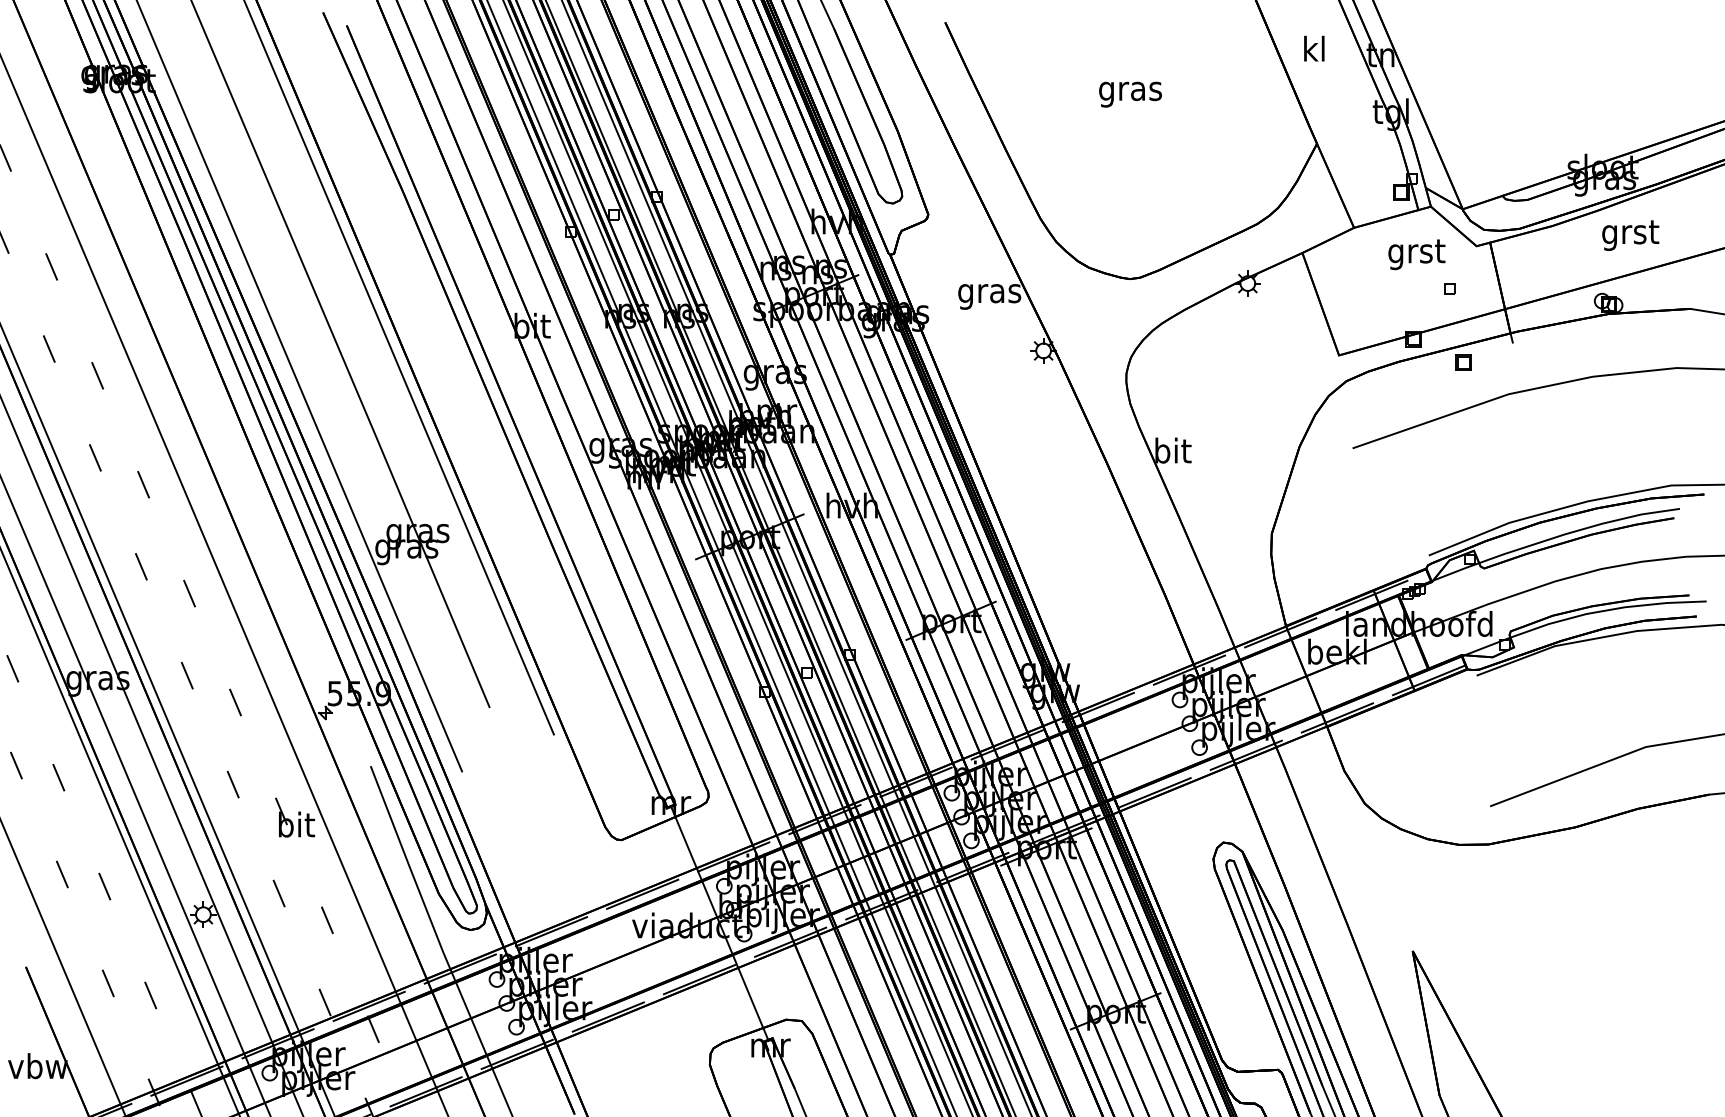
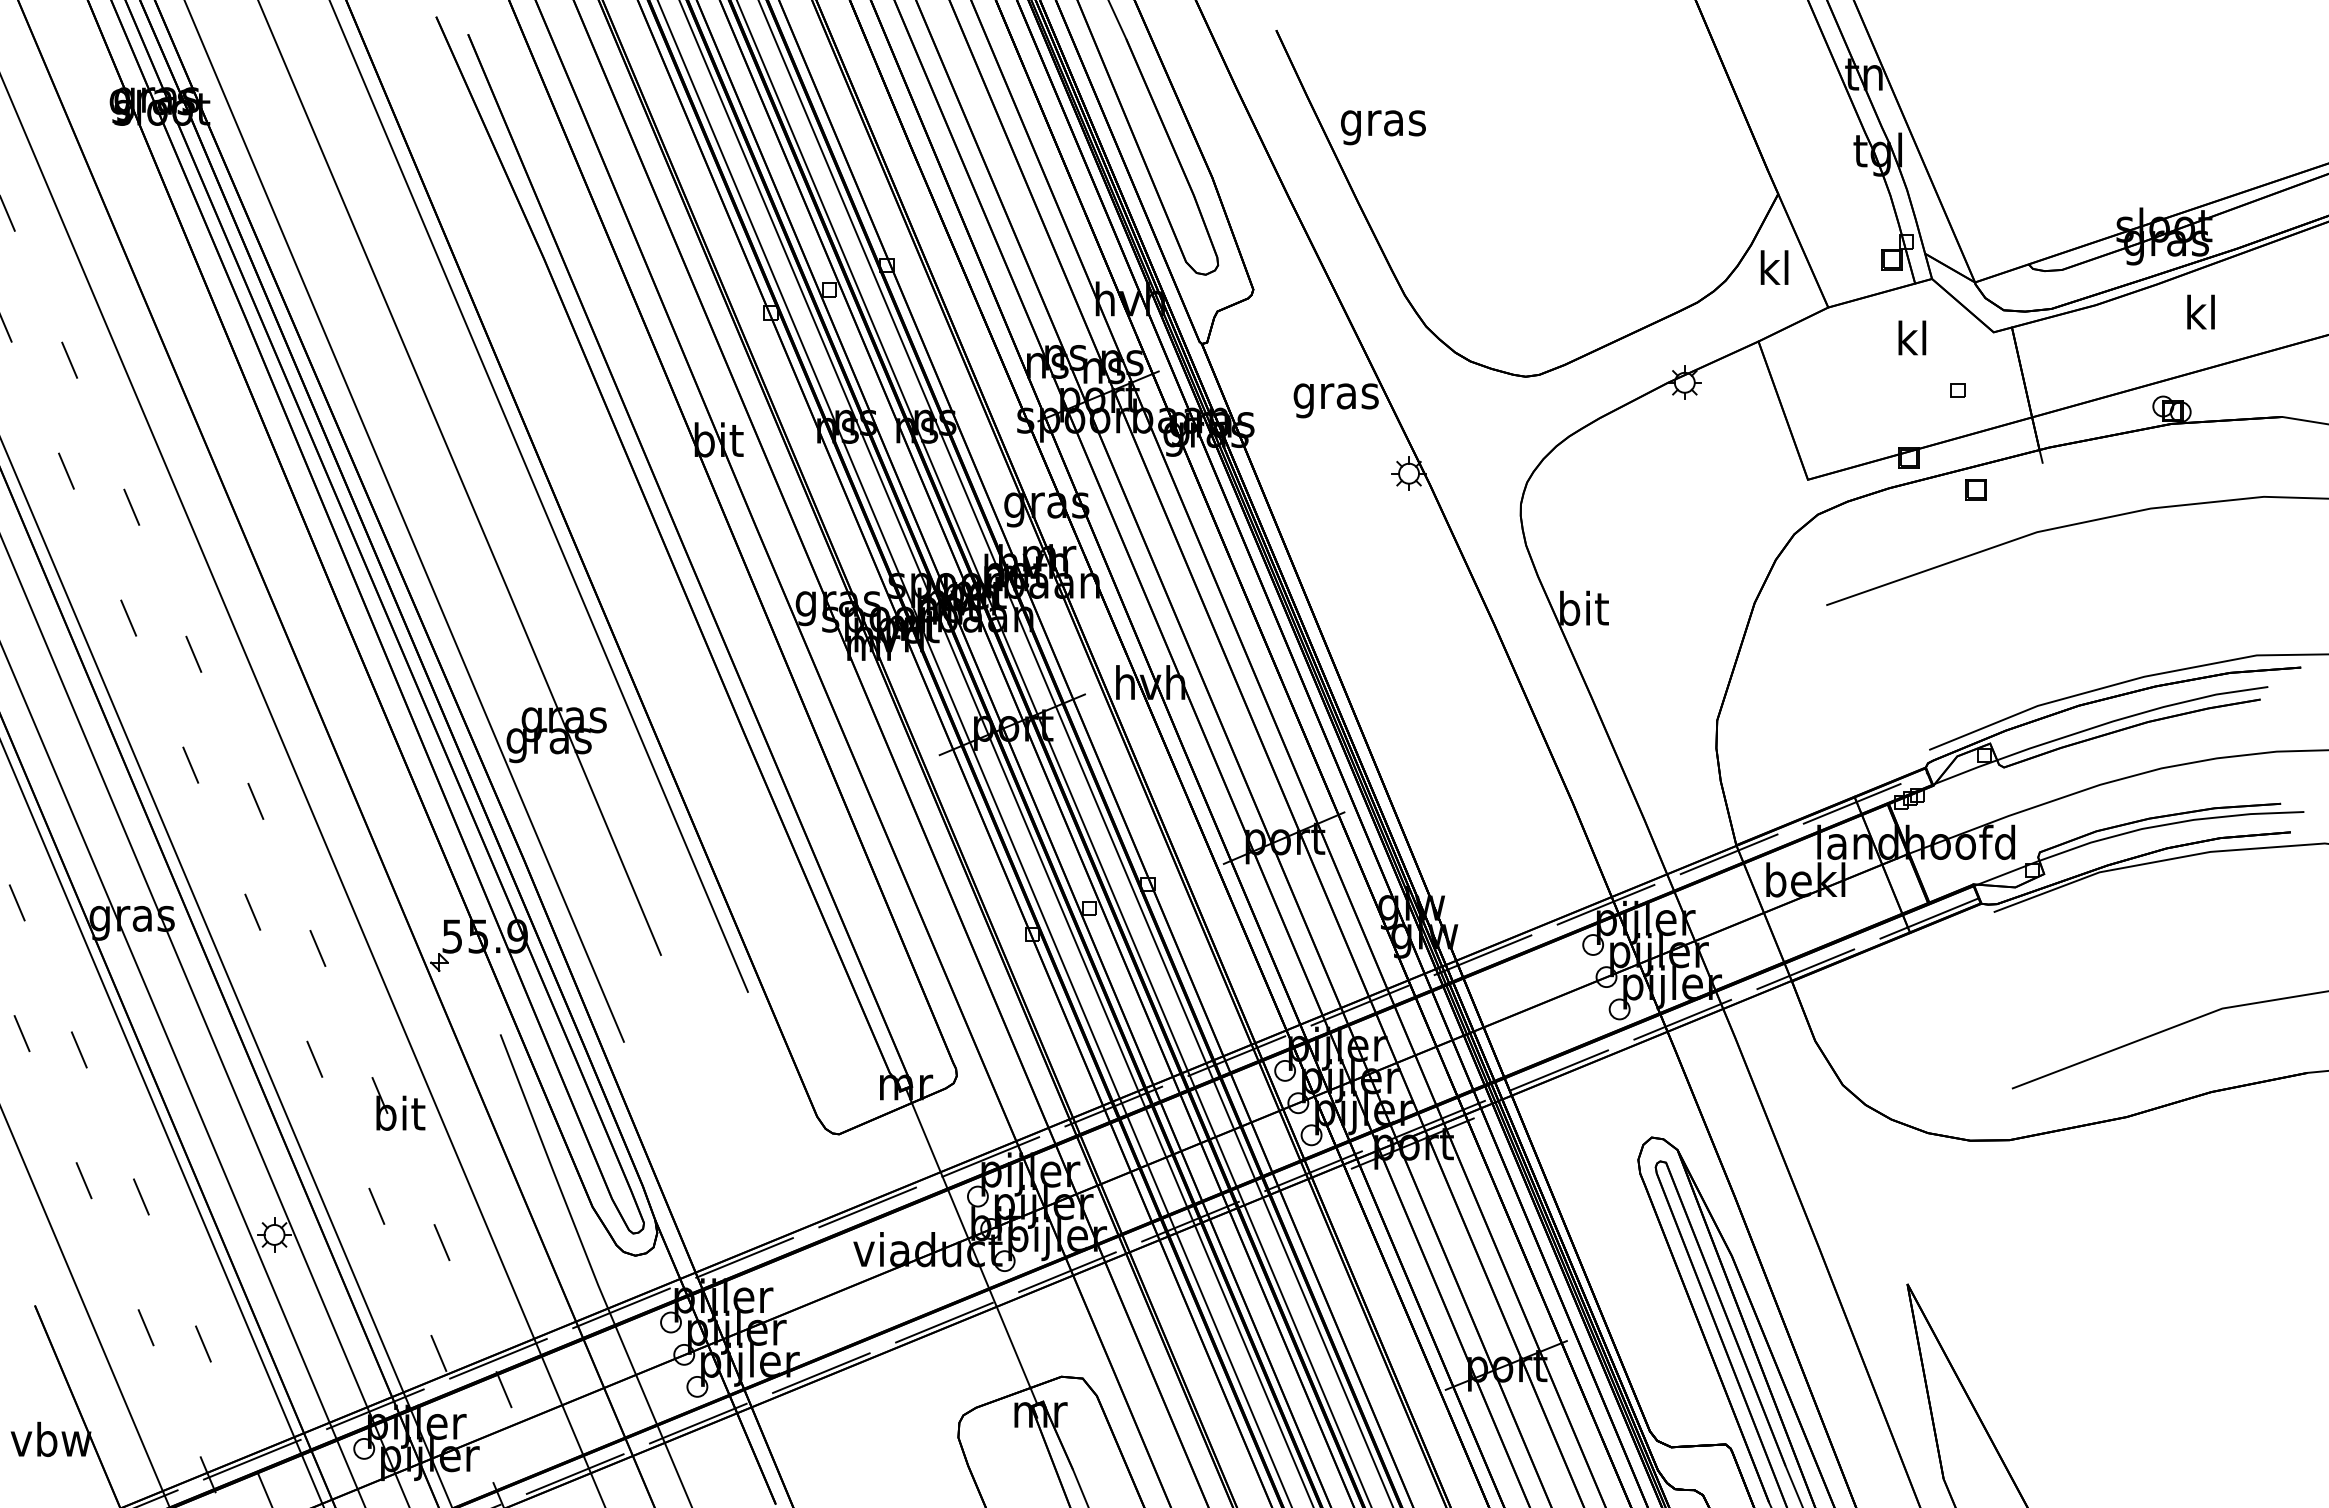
text: (1314, 48) -> (1774, 267), moved
text: (1130, 94) -> (1383, 127), moved
text: (1630, 234) -> (2201, 316), grst -> kl
text: (1416, 253) -> (1912, 342), grst -> kl

